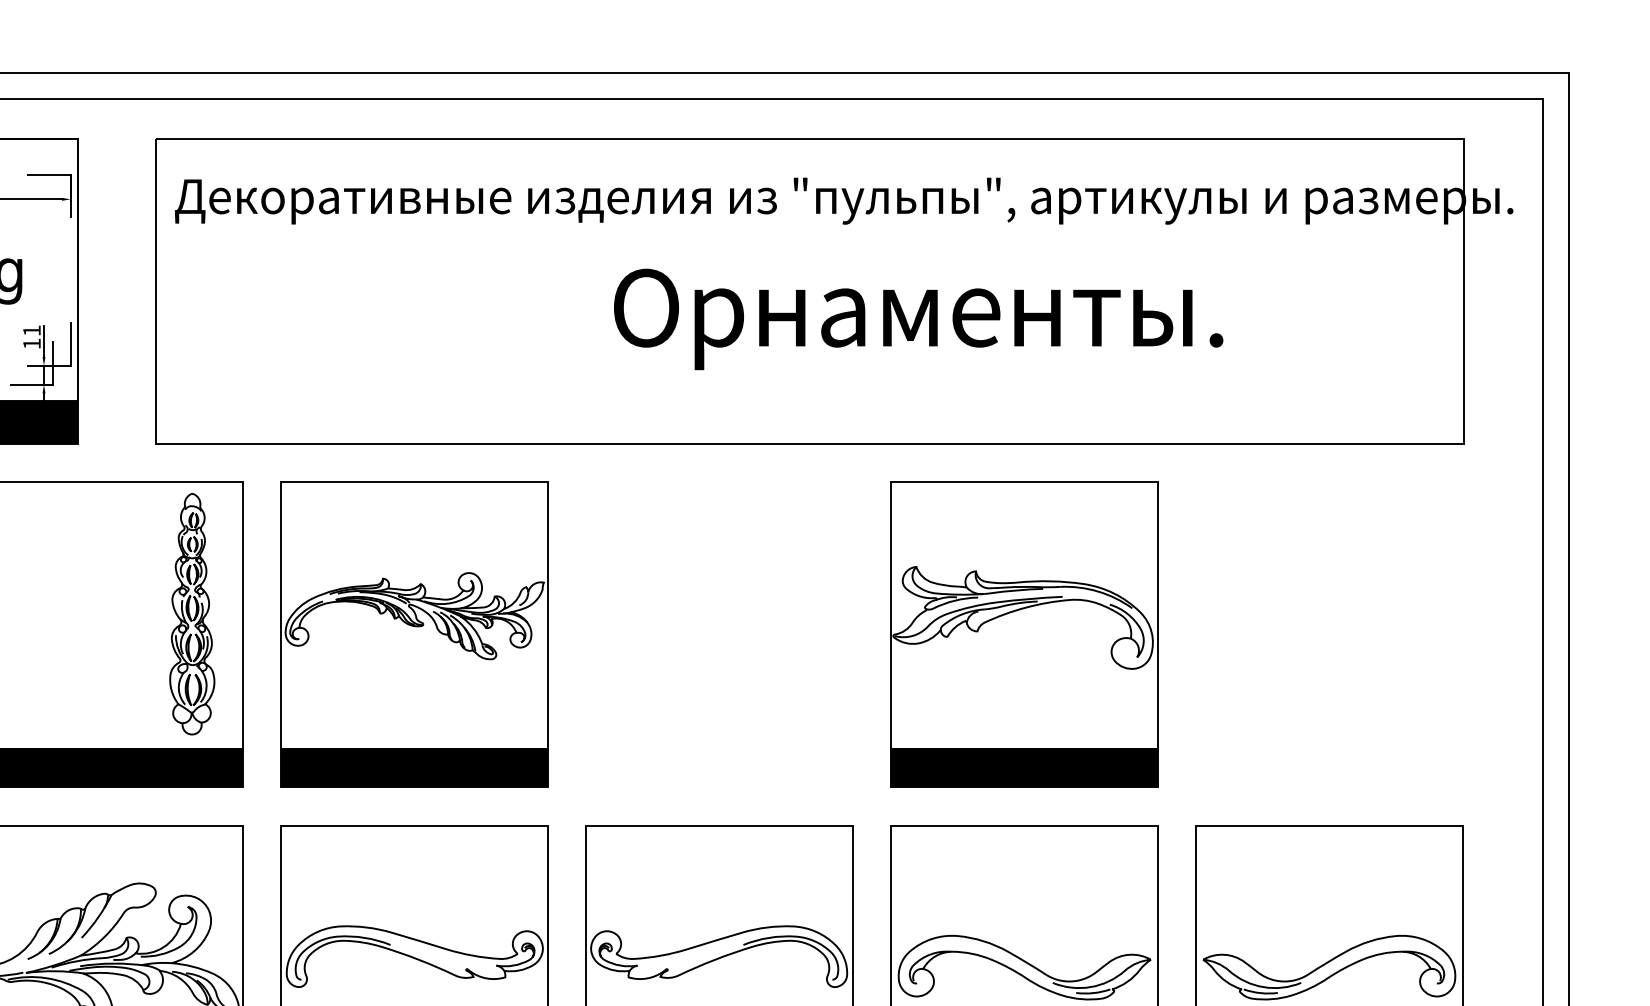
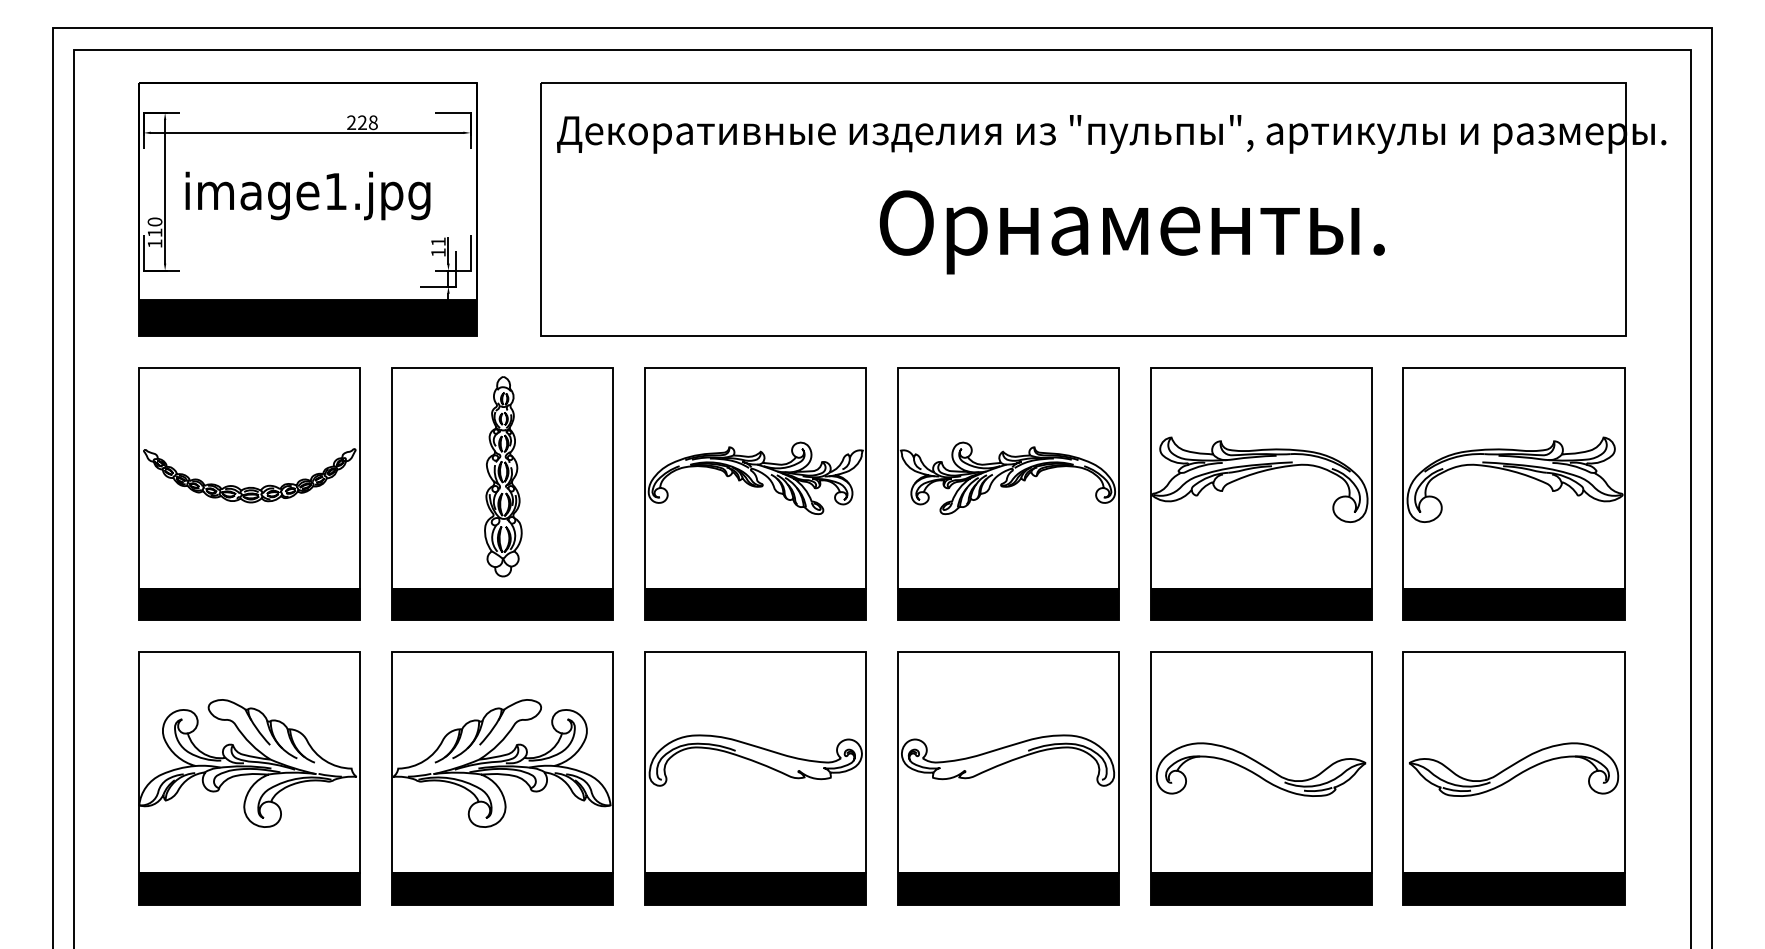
text: (917, 319) -> (1131, 232), moved
part: (192, 613) -> (503, 476), moved
part: (719, 634) -> (1008, 493), added
part: (1328, 634) -> (1513, 493), added

